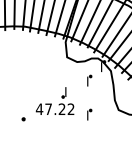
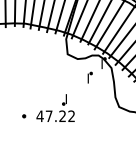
part: (54, 100) -> (55, 107), moved
part: (88, 114) -> (89, 111), removed

